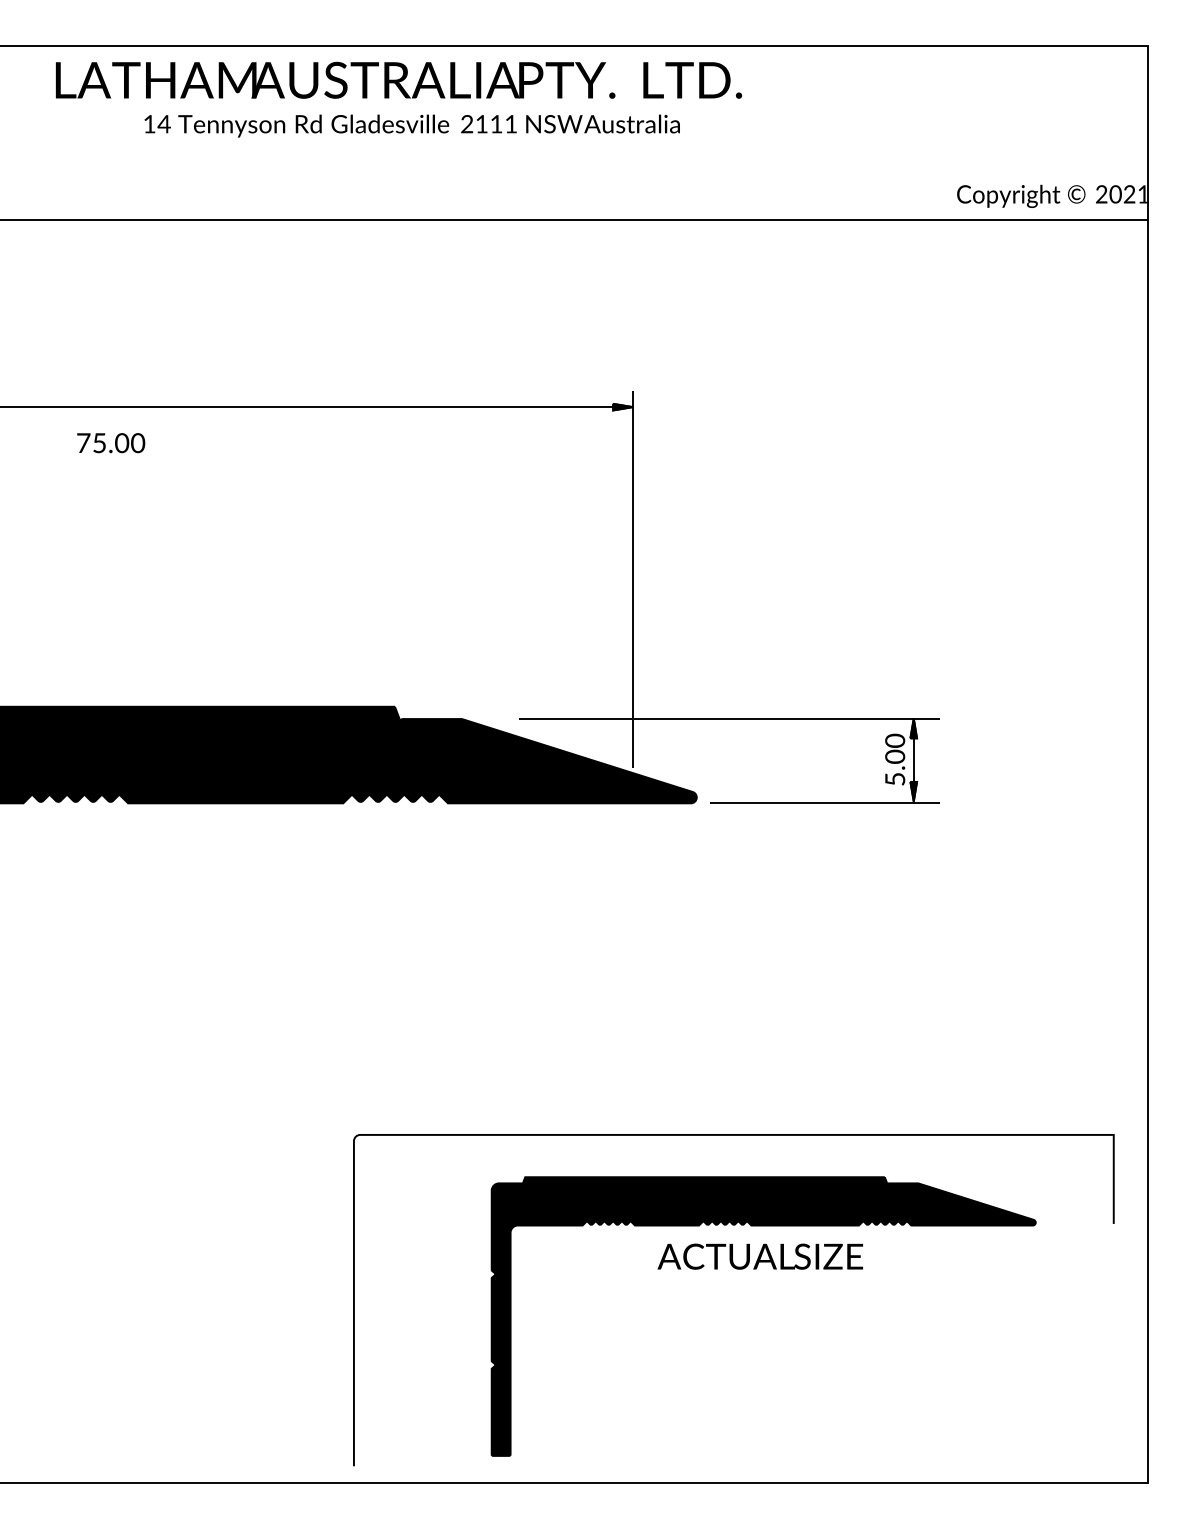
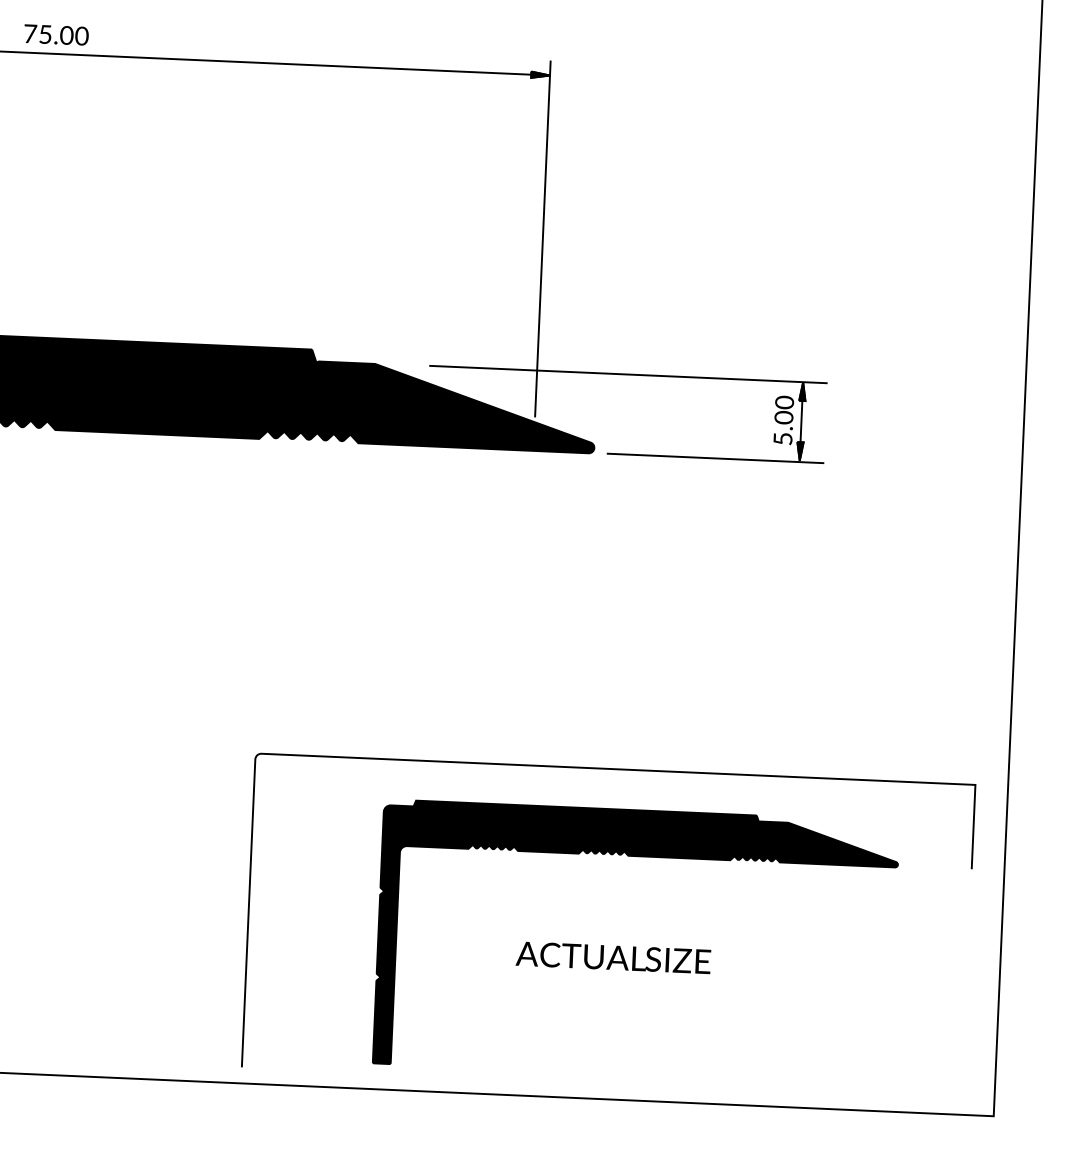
text: (111, 443) -> (56, 35), moved
text: (759, 1256) -> (612, 957), moved

